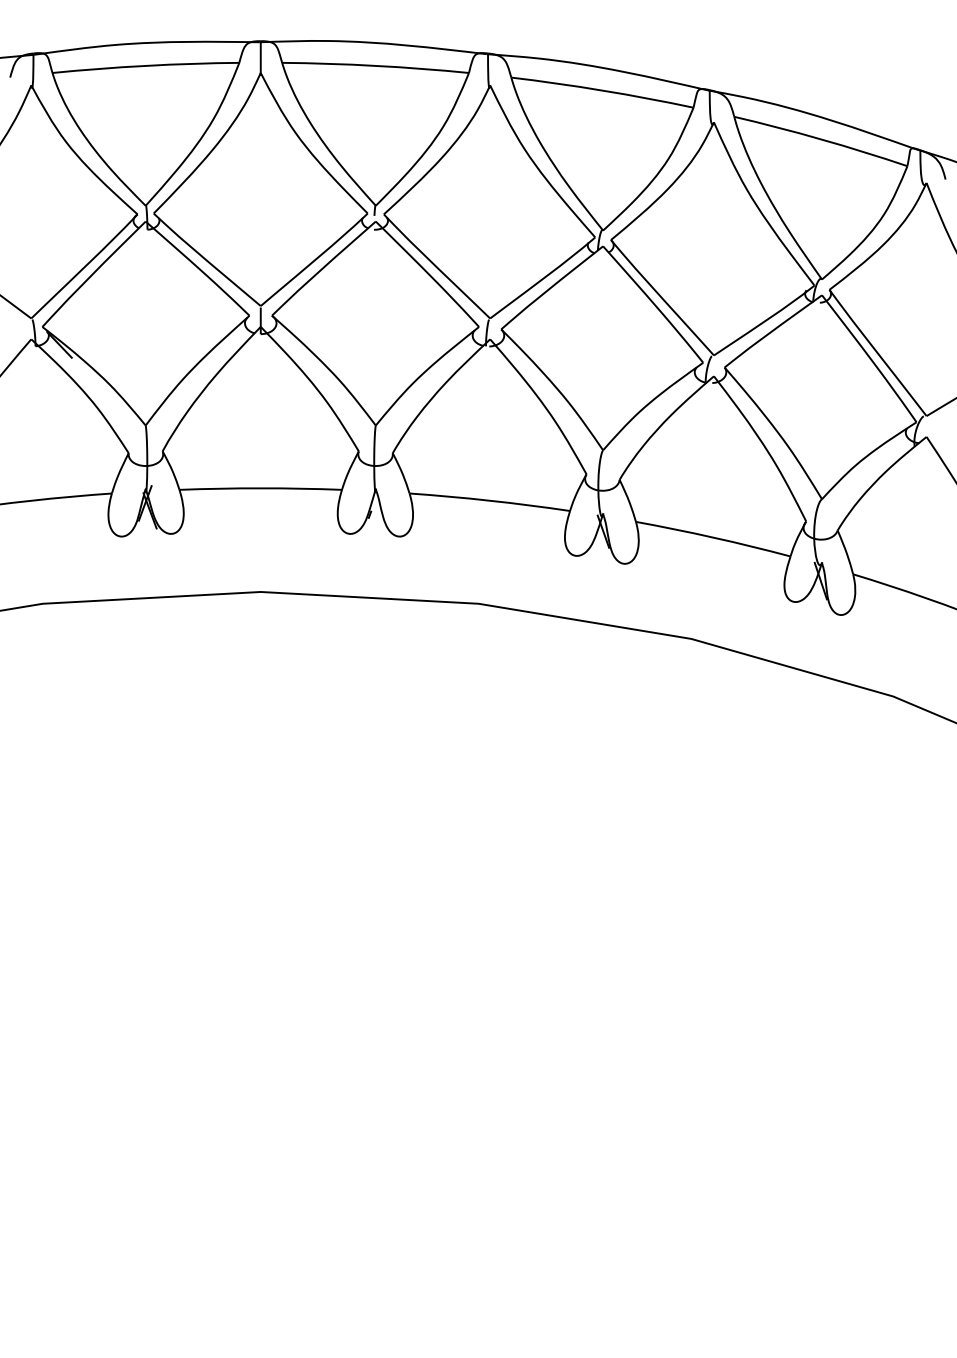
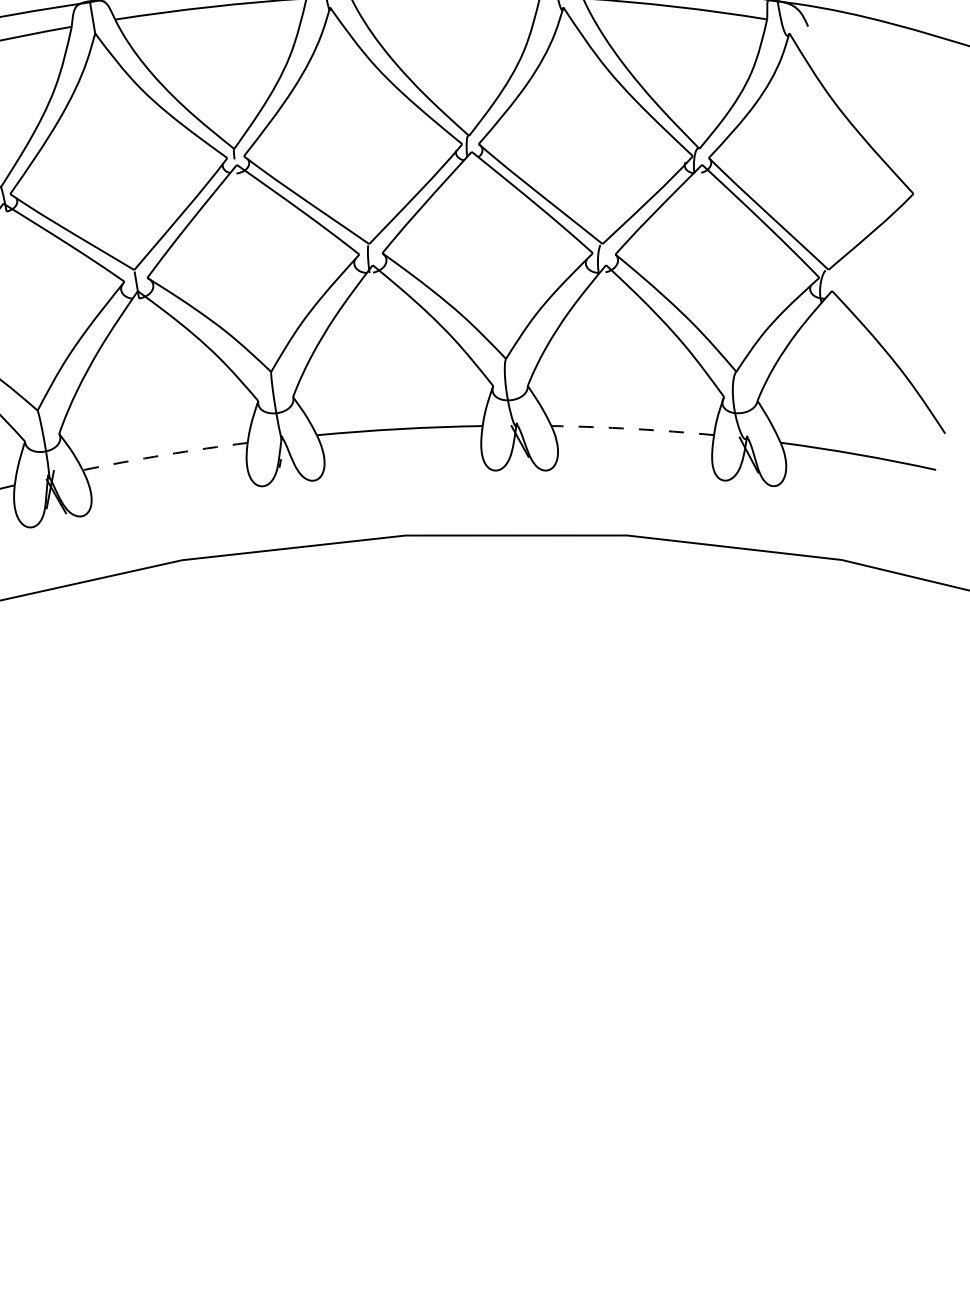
arc: (260, 488) -> (164, 455), solid -> dashed
arc: (713, 537) -> (632, 428), solid -> dashed

